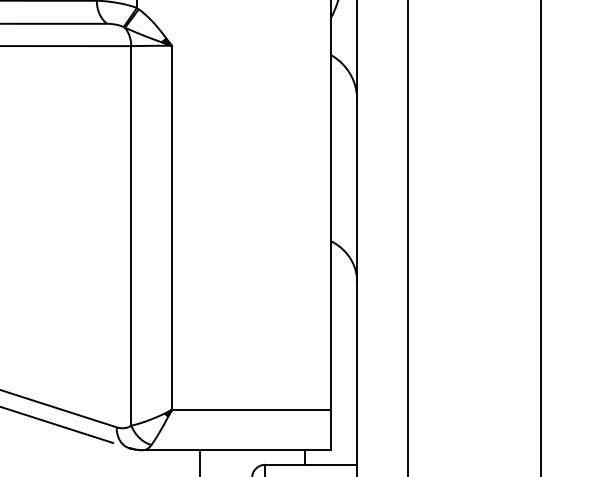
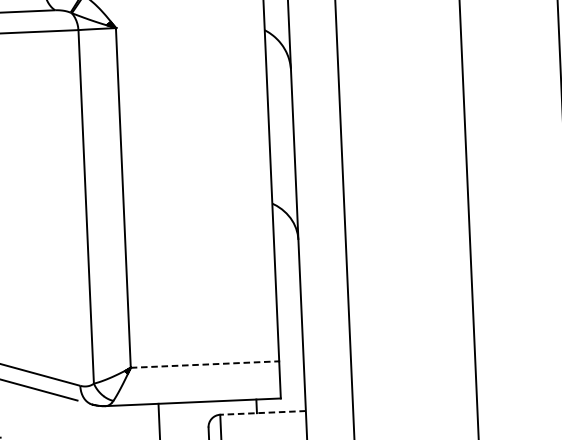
line: (251, 410) -> (205, 364), solid -> dashed
line: (311, 464) -> (263, 412), solid -> dashed

